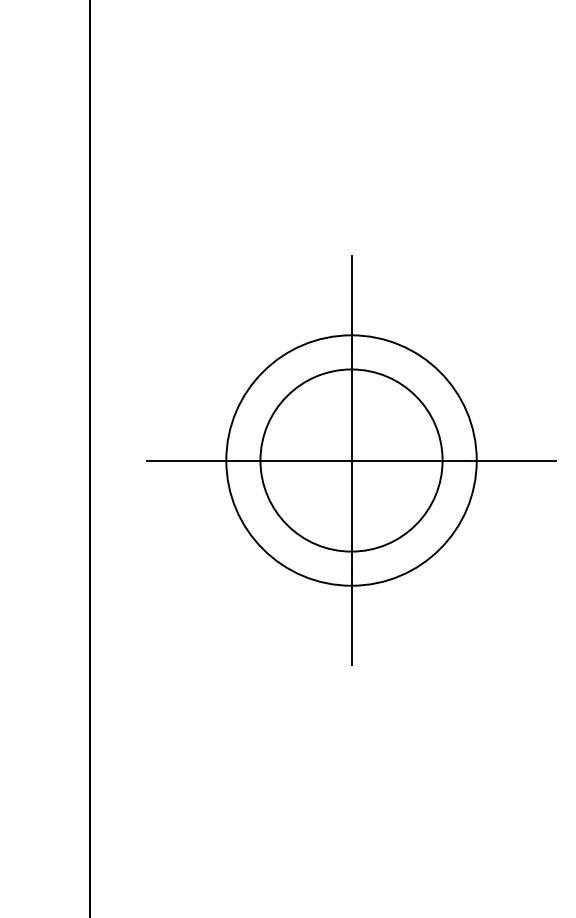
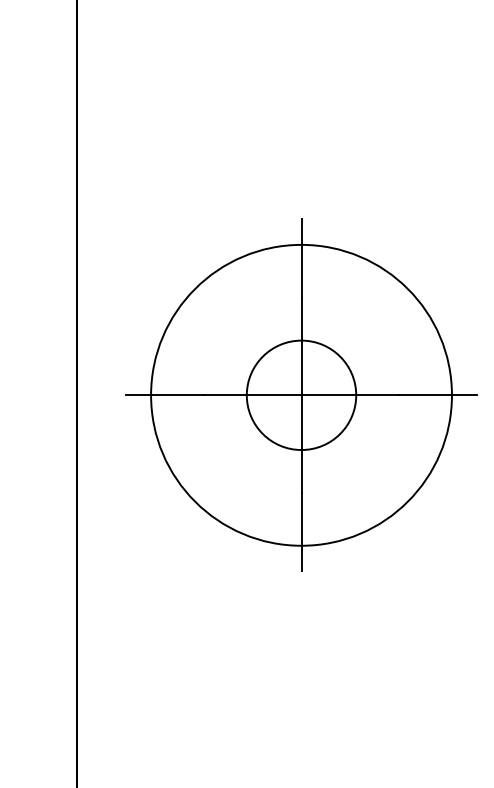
circle: (351, 460) -> (301, 395), size x0.7
circle: (351, 460) -> (301, 395), size x1.4

